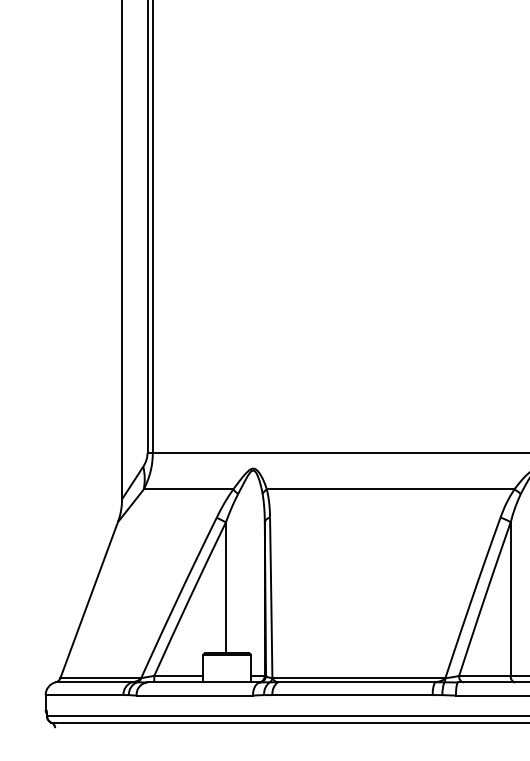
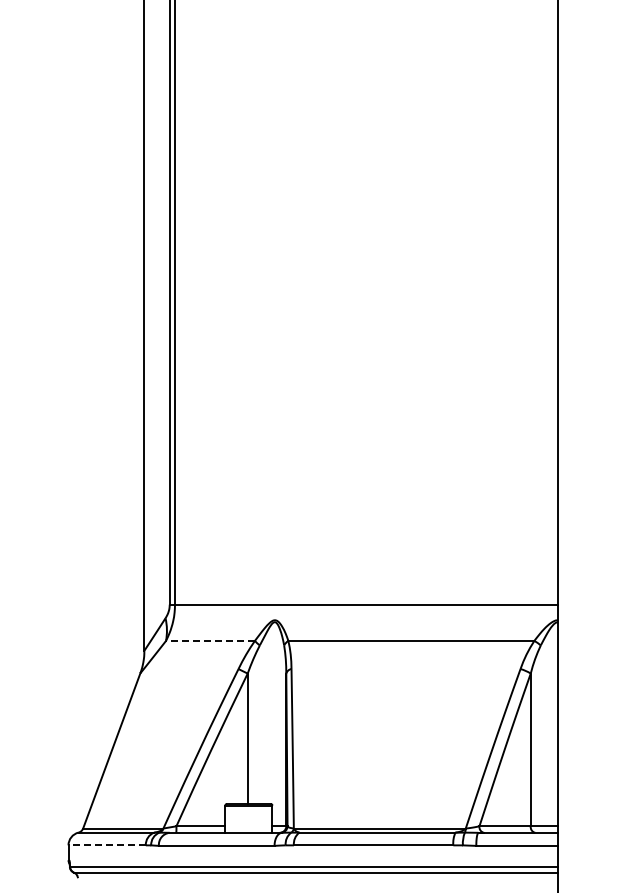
line: (187, 488) -> (209, 640), solid -> dashed
line: (84, 695) -> (107, 845), solid -> dashed

